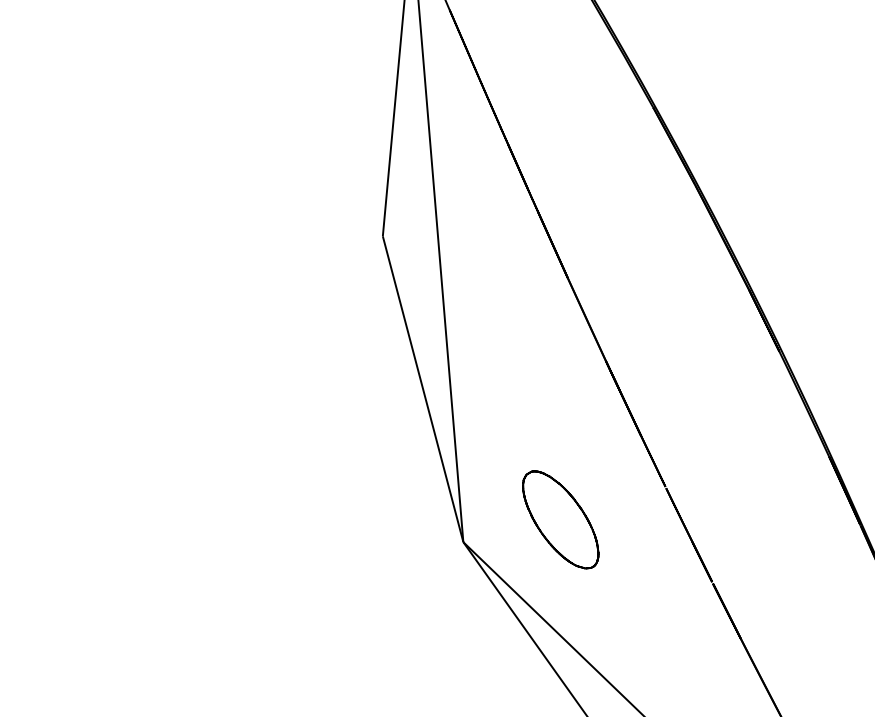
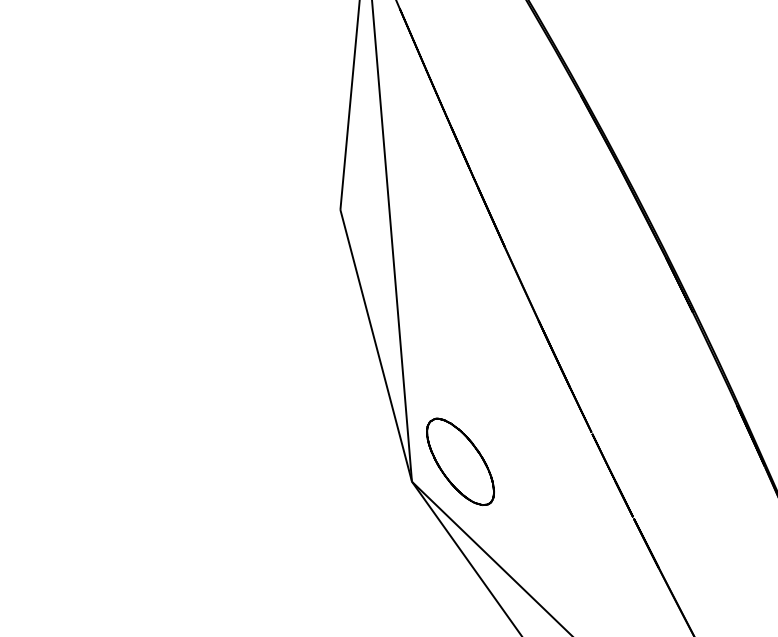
part: (560, 519) -> (460, 461), moved

